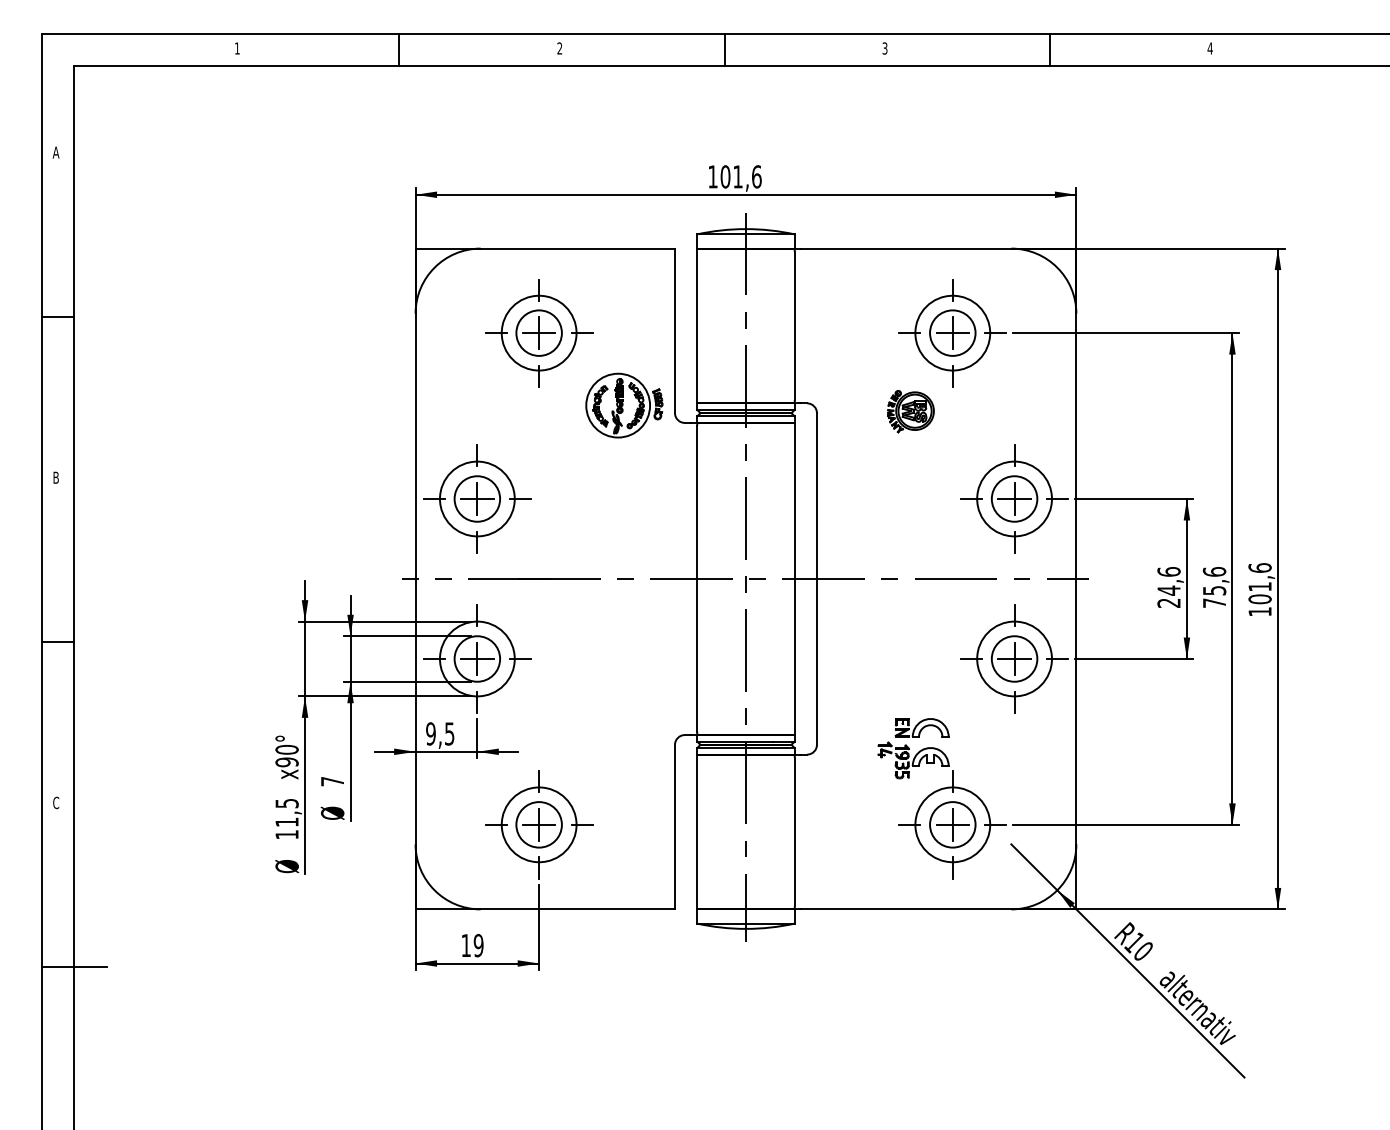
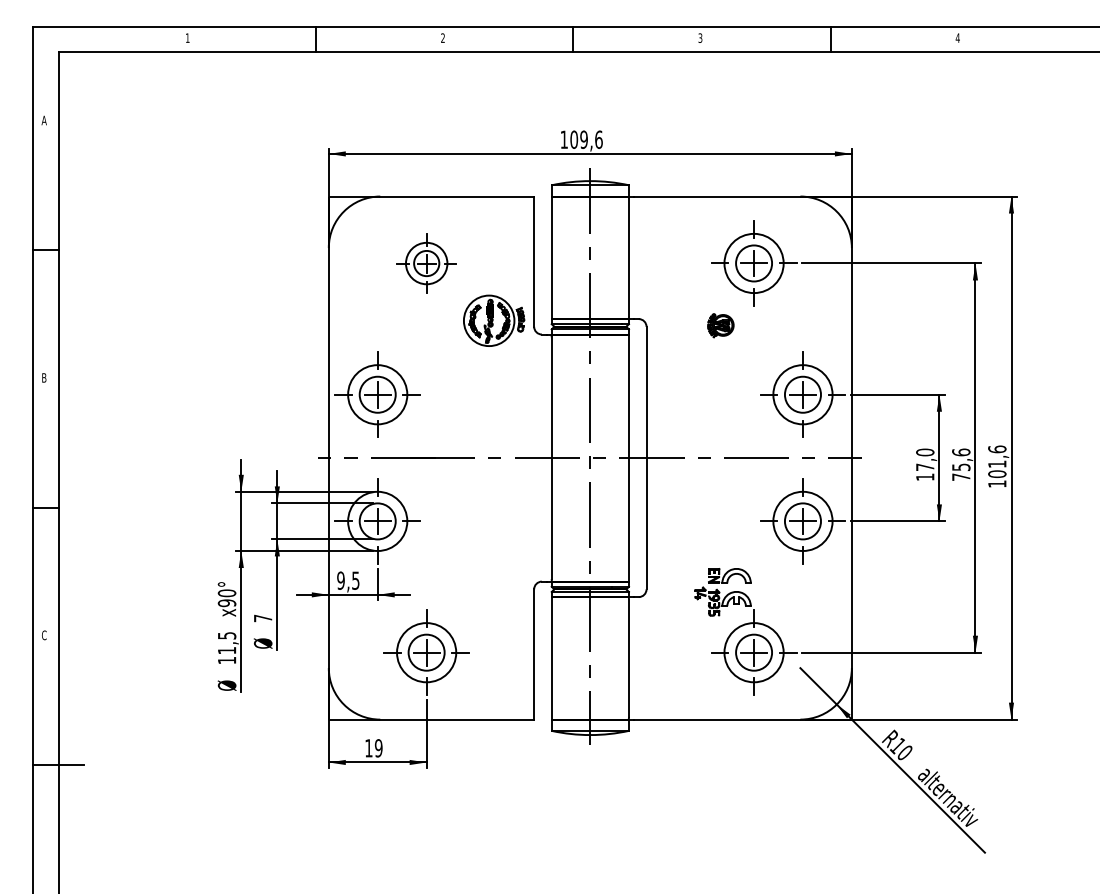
text: (737, 176) -> (583, 139), 101,6 -> 109,6
part: (539, 333) -> (426, 263), size x0.7
part: (910, 411) -> (720, 325), size x0.7
text: (1168, 587) -> (924, 464), 24,6 -> 17,0

